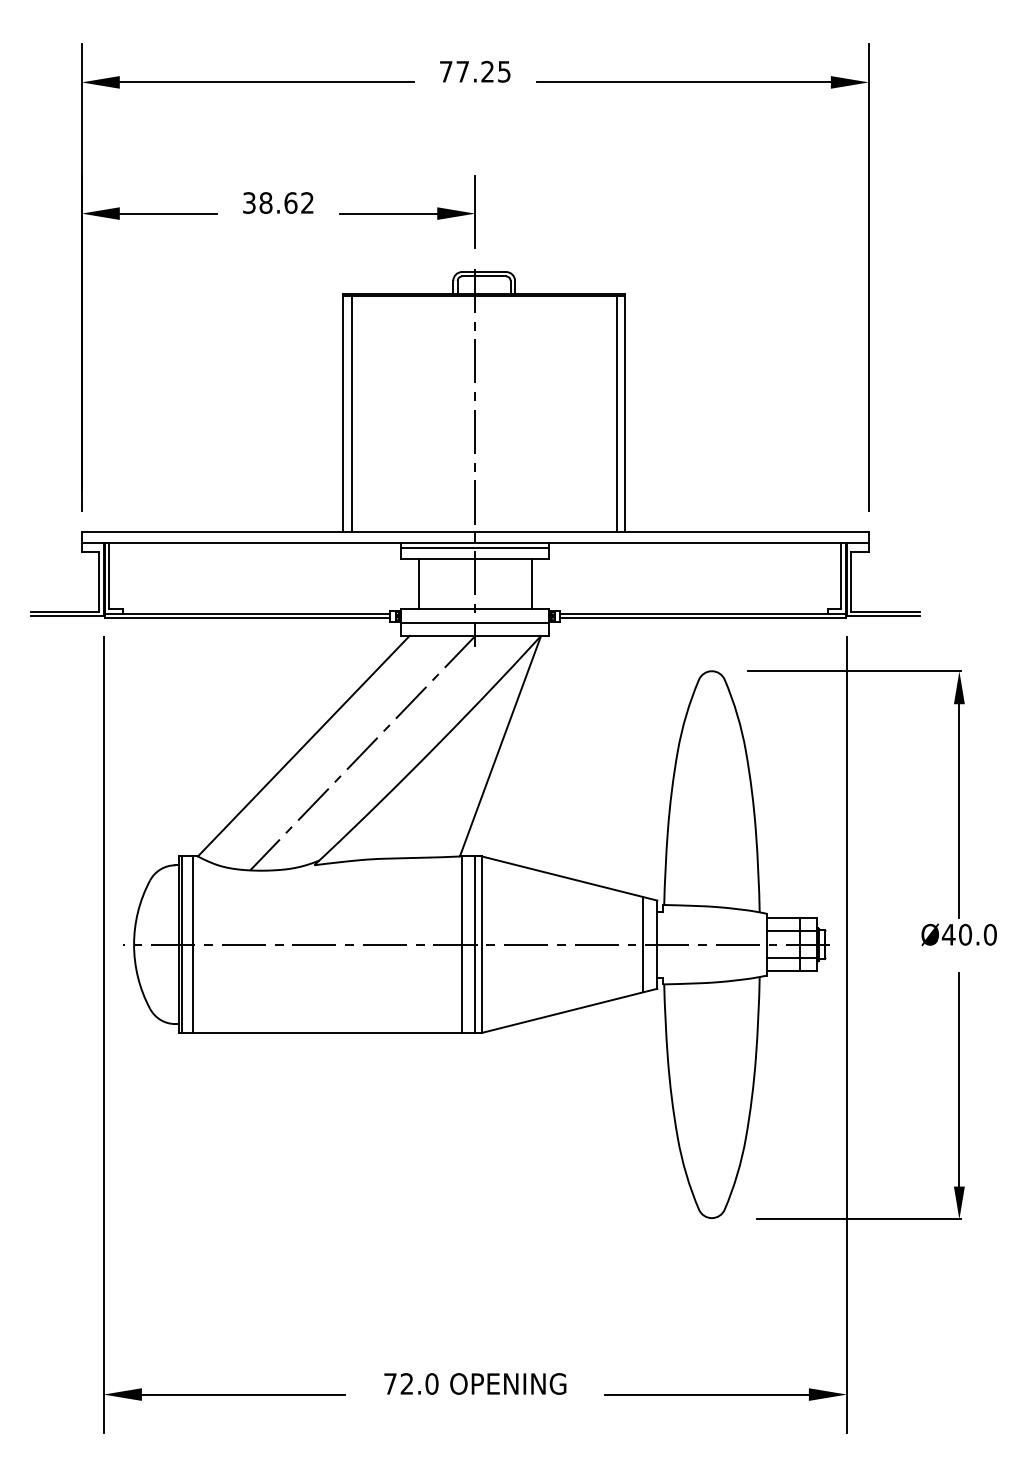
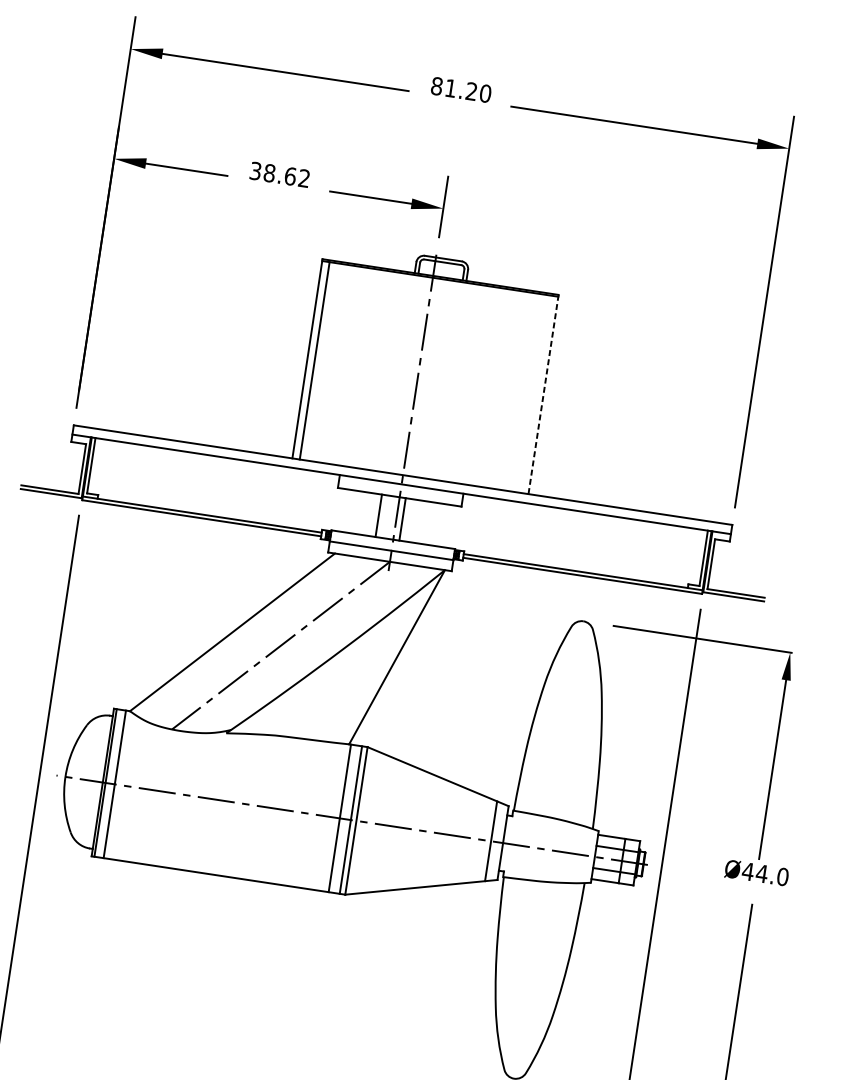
text: (474, 71) -> (460, 89), 77.25 -> 81.20
line: (625, 413) -> (543, 394), solid -> dashed
line: (616, 414) -> (536, 394), removed
line: (475, 547) -> (401, 487), removed
line: (419, 583) -> (379, 515), moved
line: (531, 583) -> (402, 518), moved
text: (965, 934) -> (762, 873), Ø40.0 -> Ø44.0

